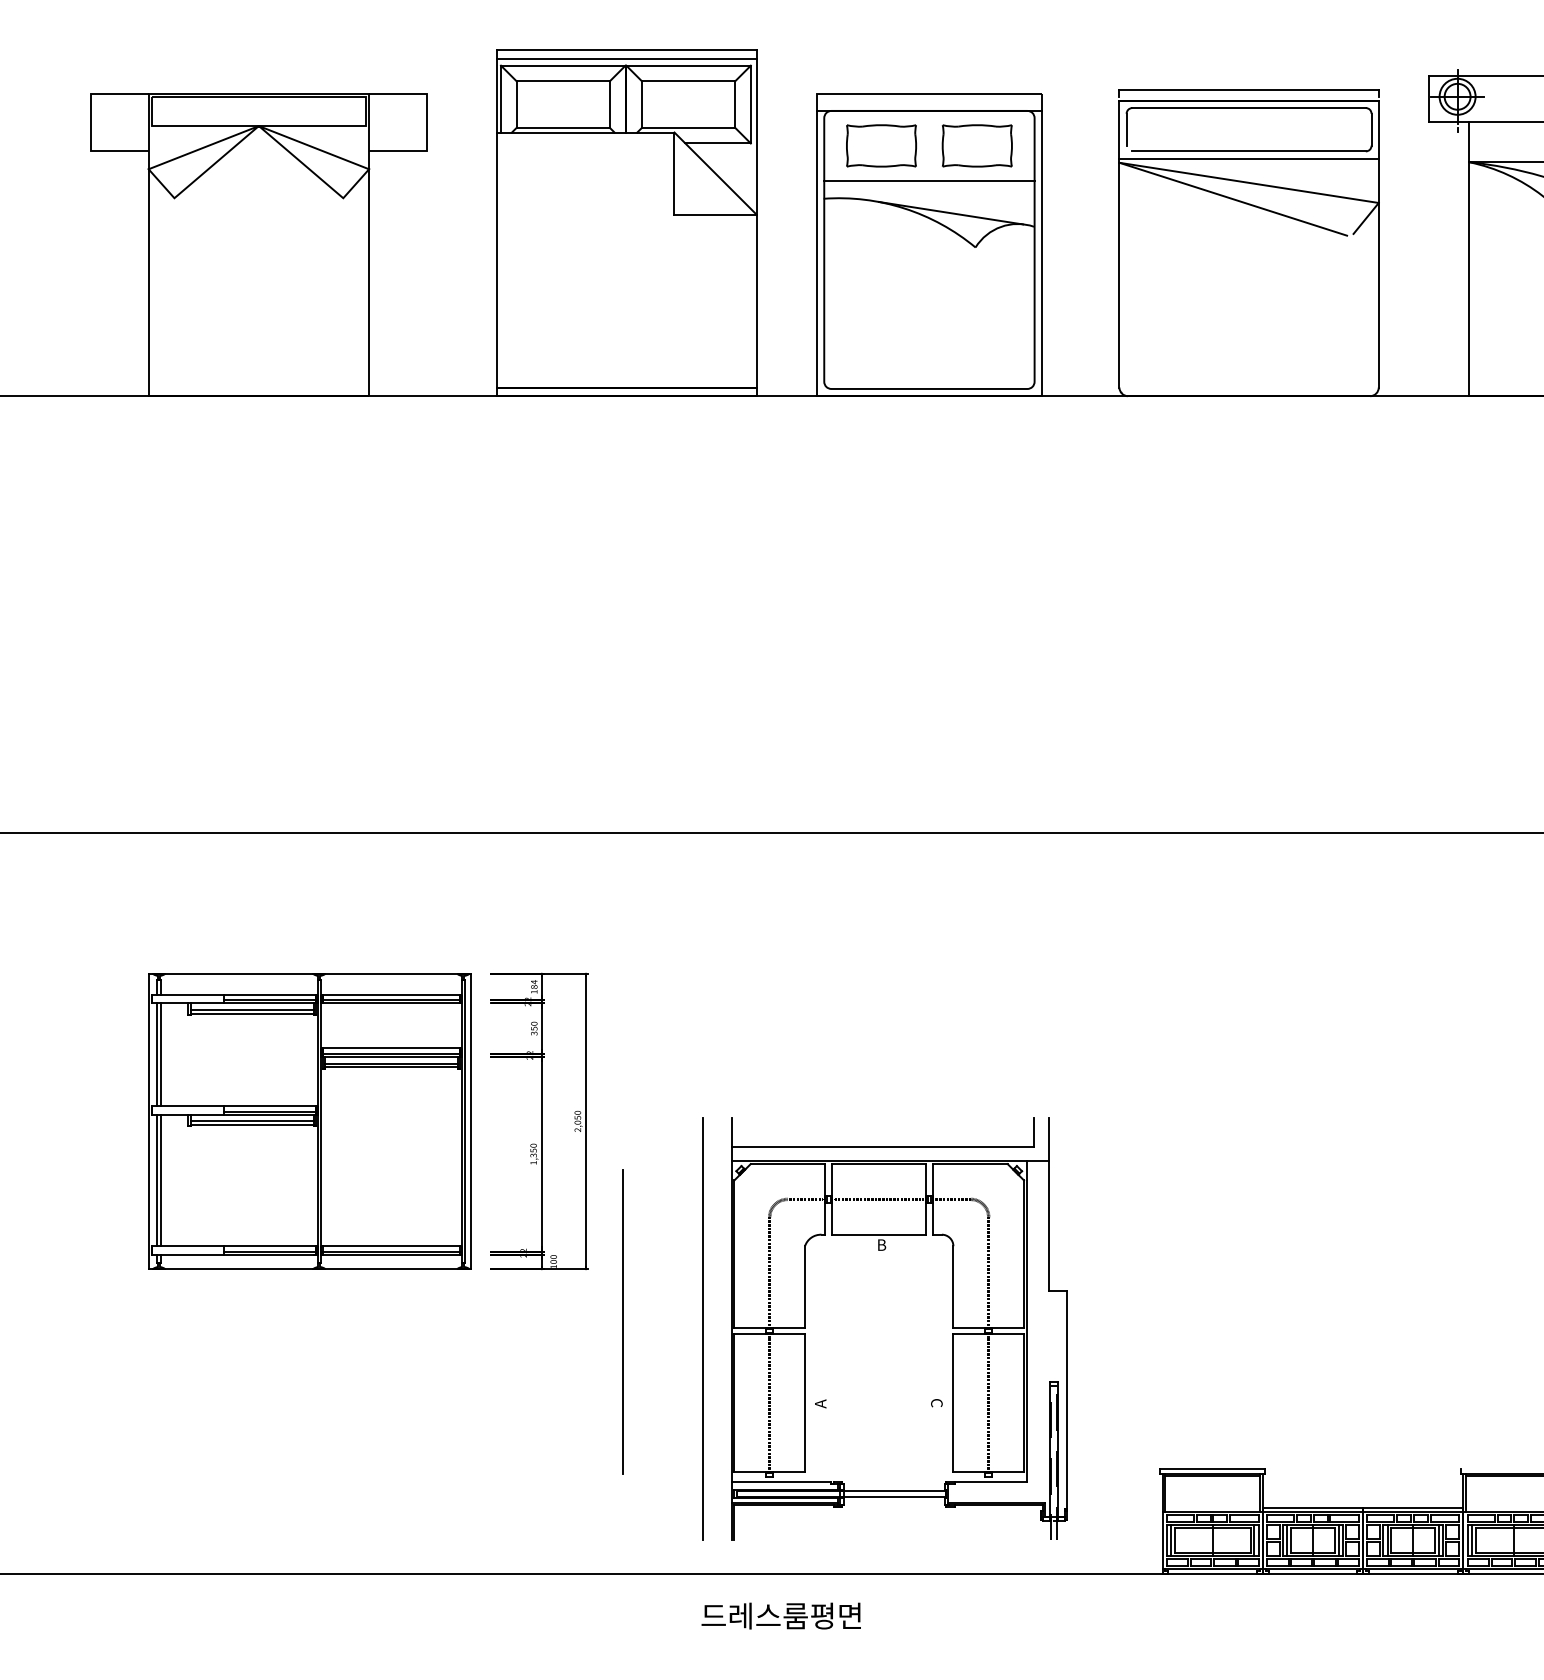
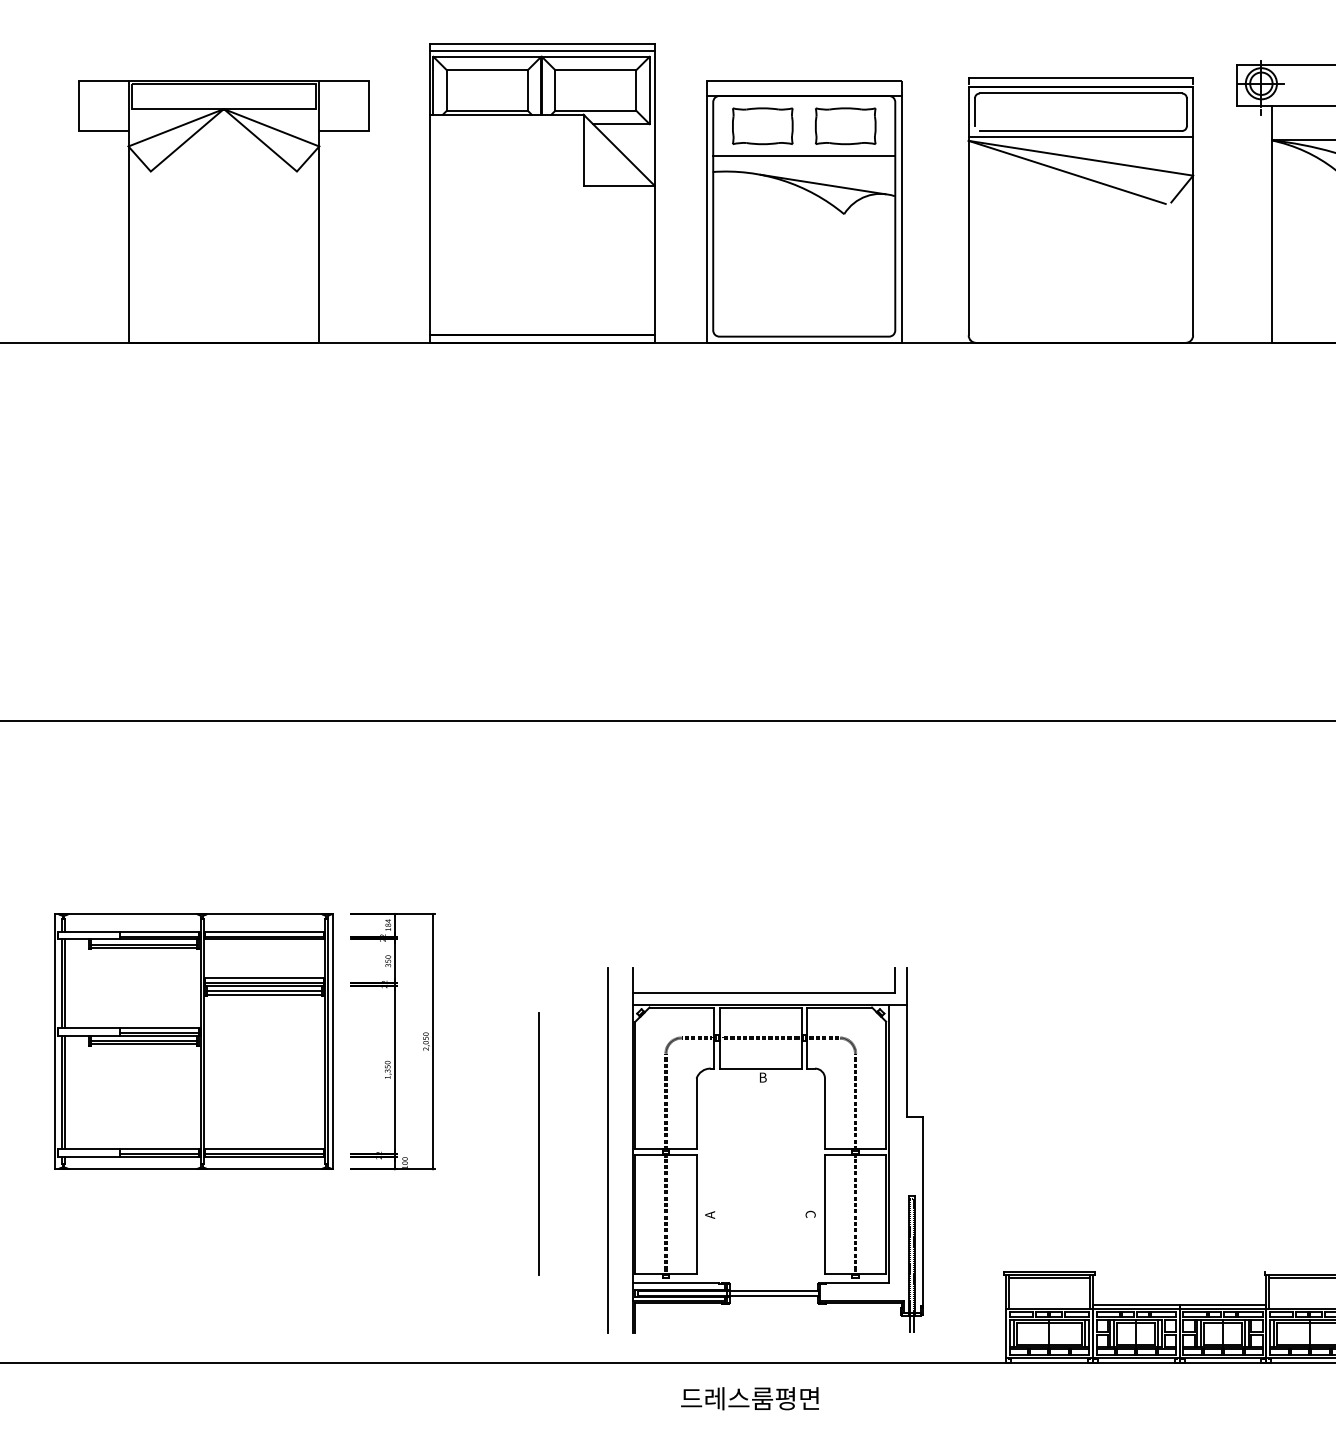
part: (368, 1121) -> (244, 1041), moved
text: (780, 1615) -> (749, 1398), moved

